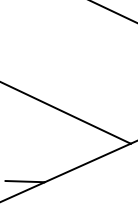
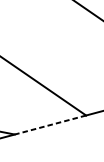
line: (87, 163) -> (50, 125), solid -> dashed

